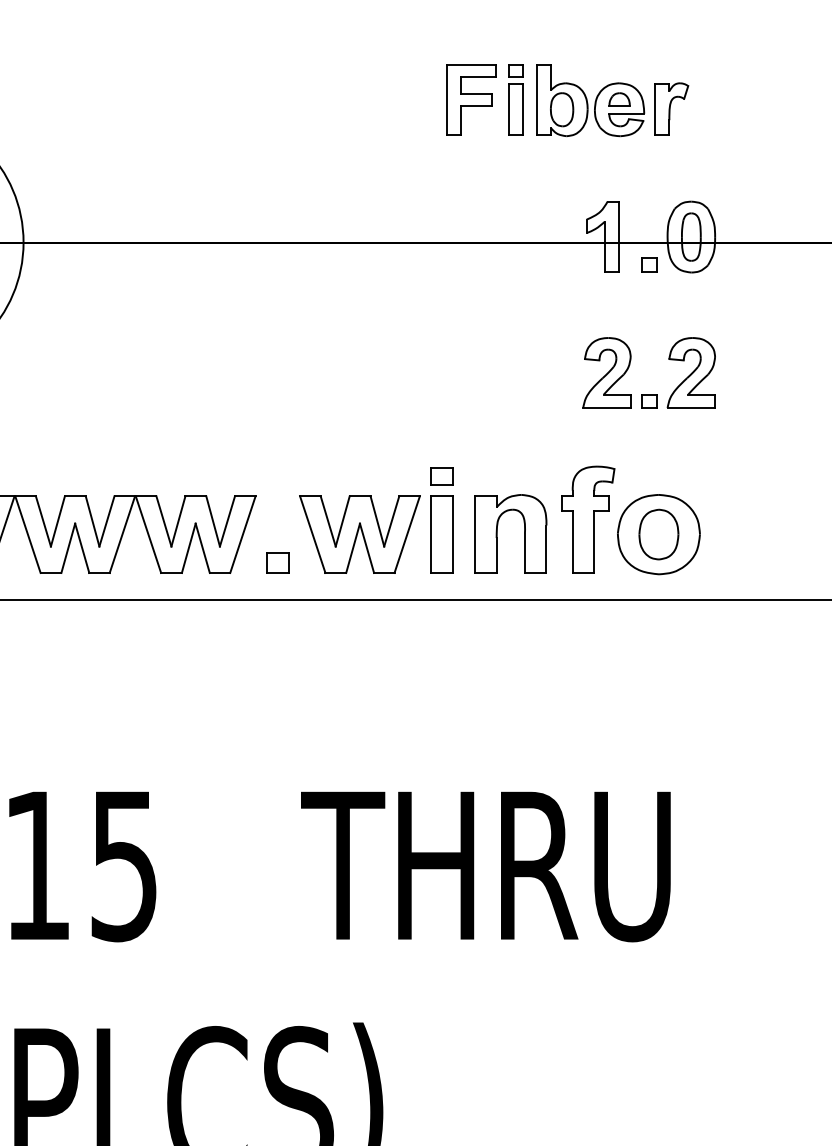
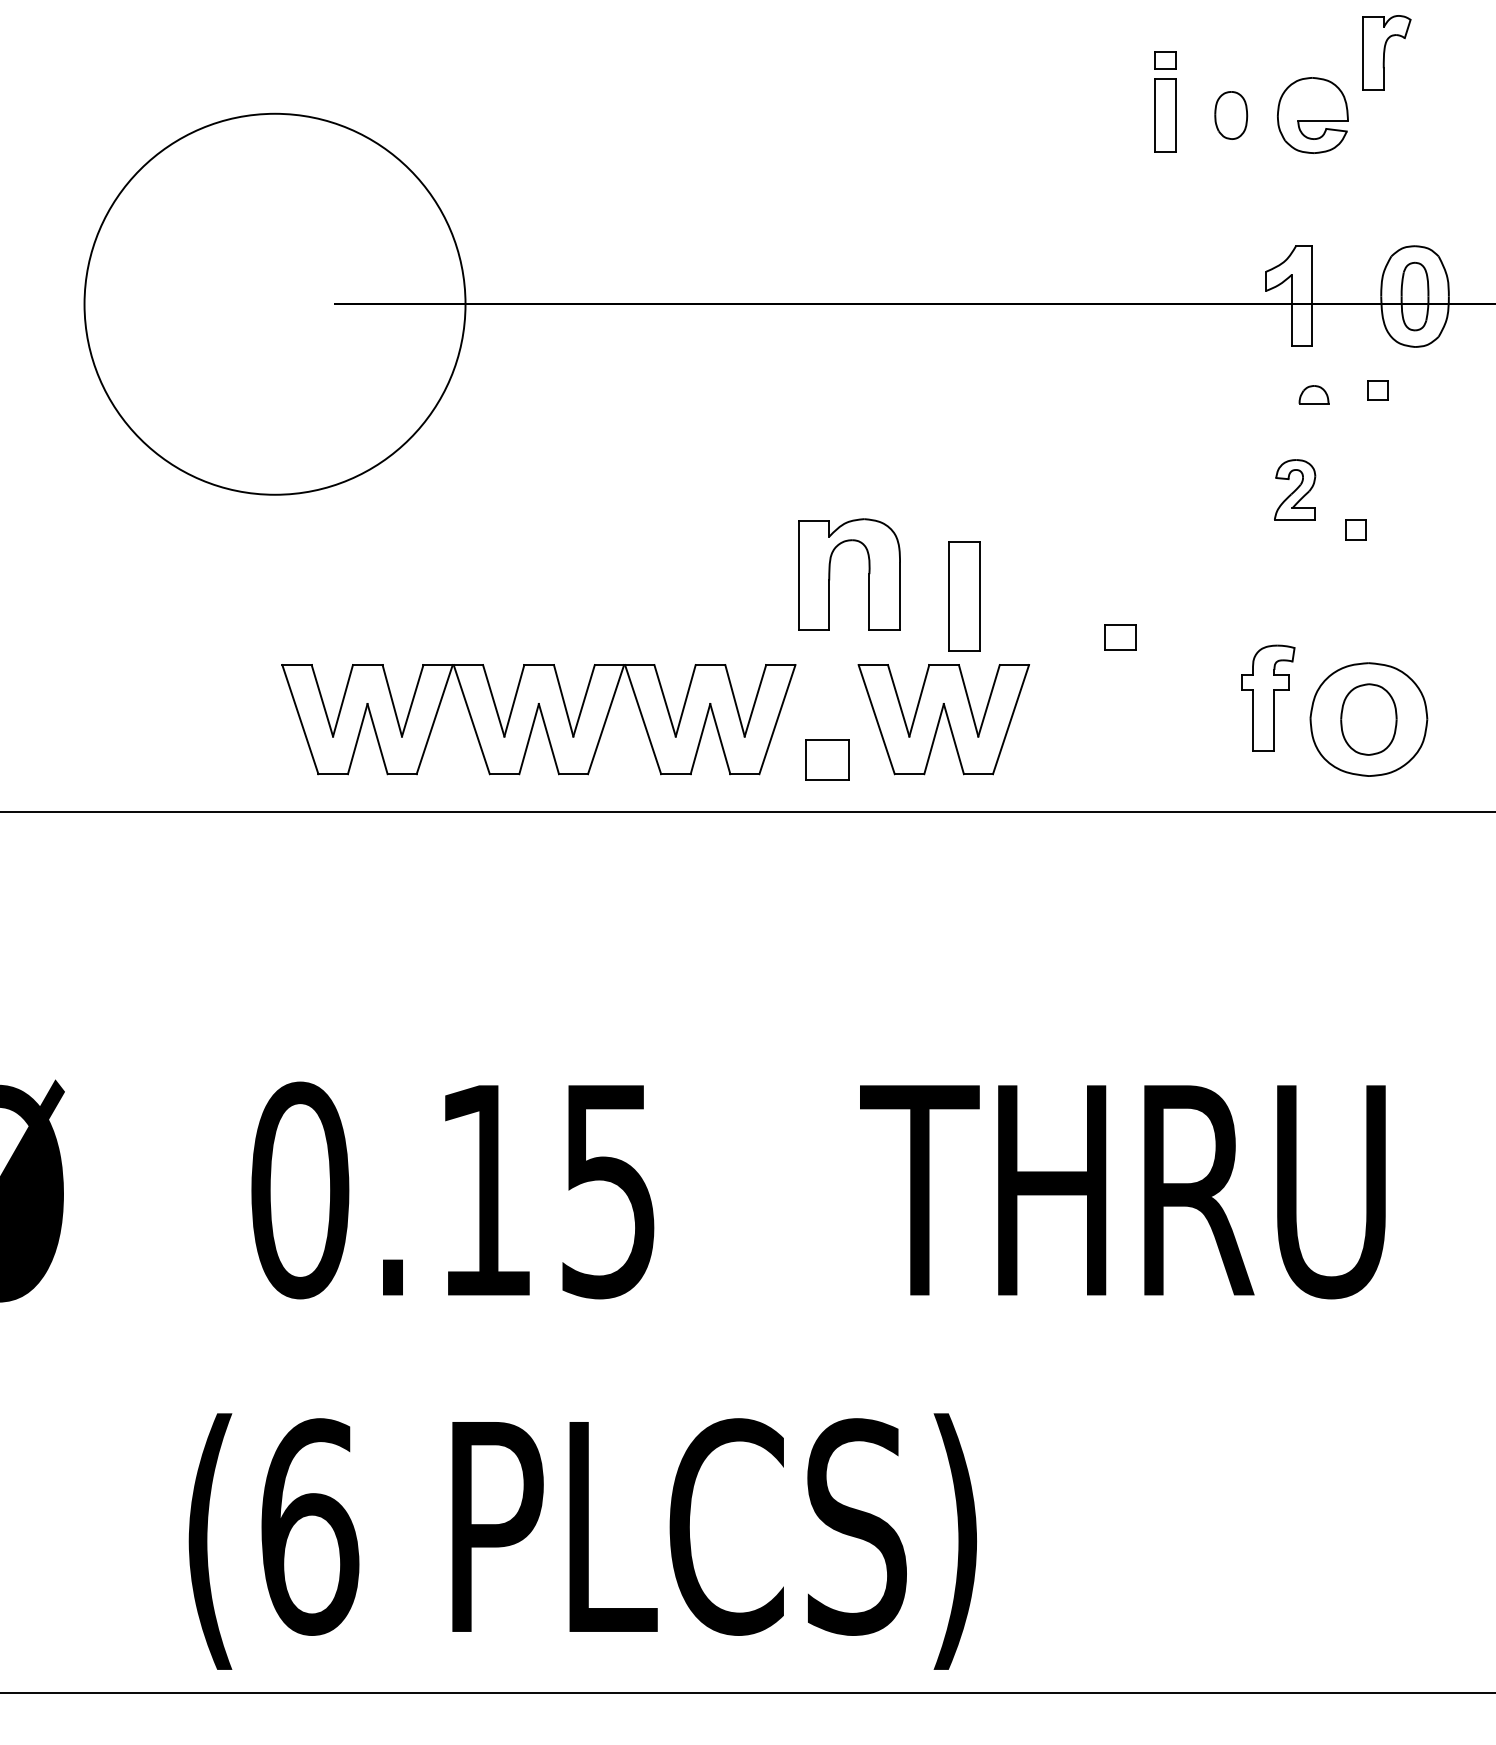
part: (470, 99) -> (1101, 101), removed
part: (619, 99) -> (1313, 394), moved
part: (562, 100) -> (1231, 102), removed
part: (671, 109) -> (1386, 52), moved
part: (649, 265) -> (1377, 390), moved
part: (606, 372) -> (1294, 489), size x0.6
part: (690, 372) -> (1414, 489), removed
part: (442, 476) -> (1120, 637), moved
part: (588, 519) -> (1268, 698), size x0.7
part: (497, 533) -> (830, 574), moved
part: (442, 534) -> (964, 596), moved
part: (277, 562) -> (826, 759), size x1.4

